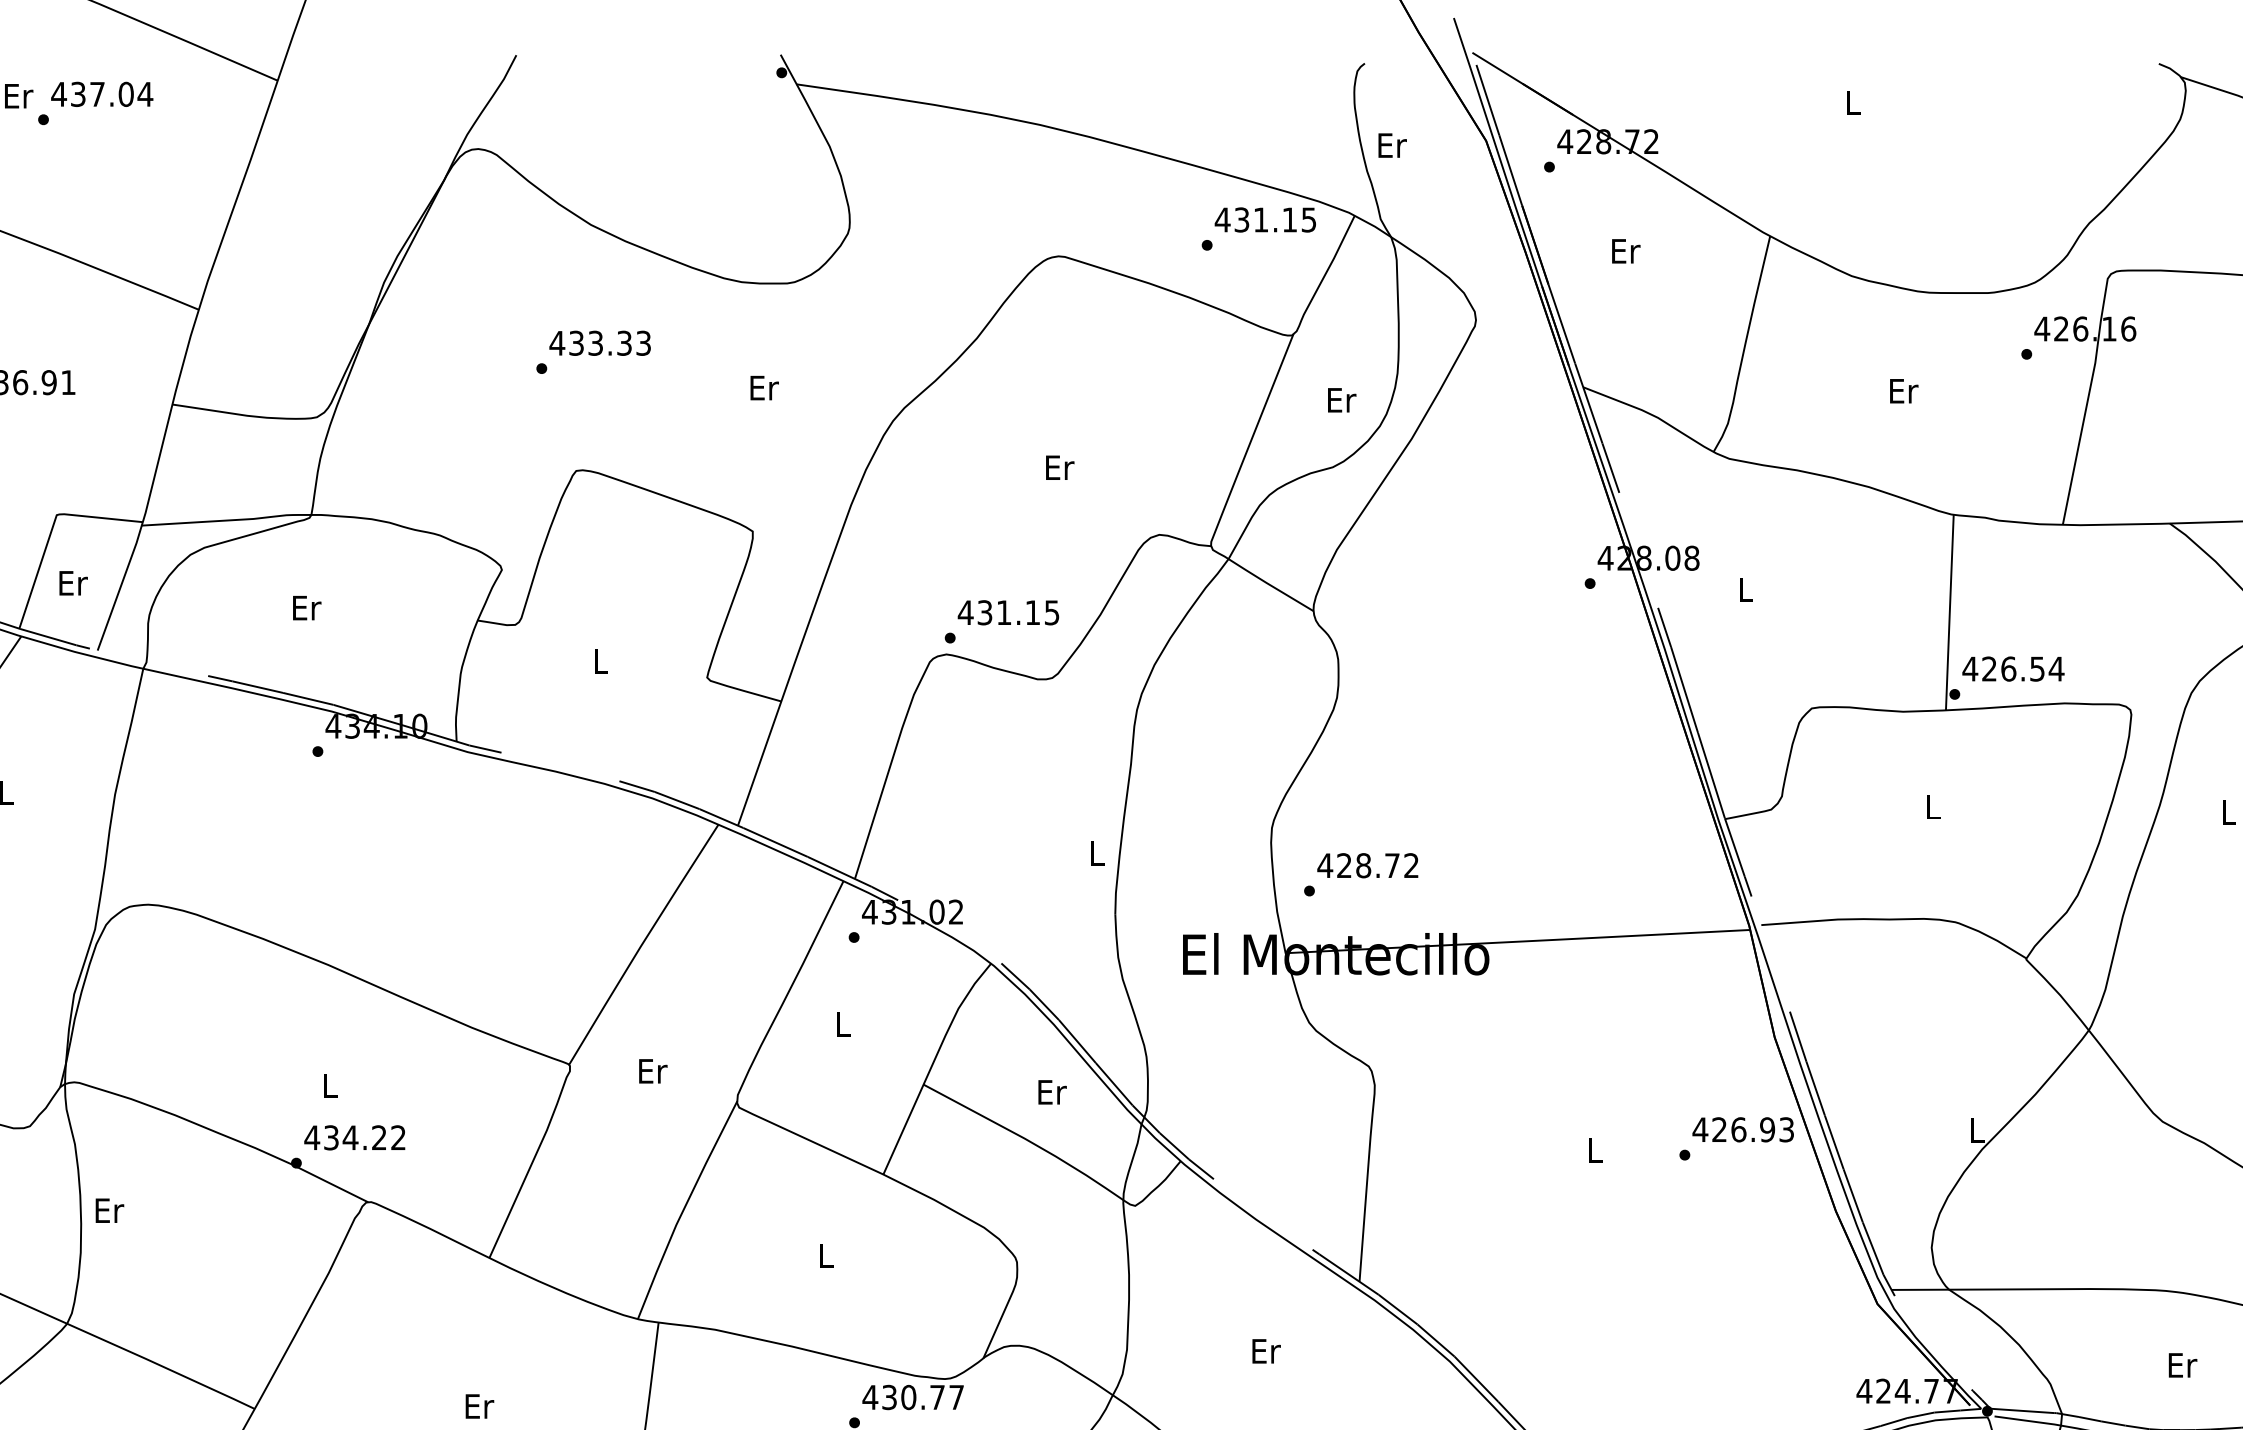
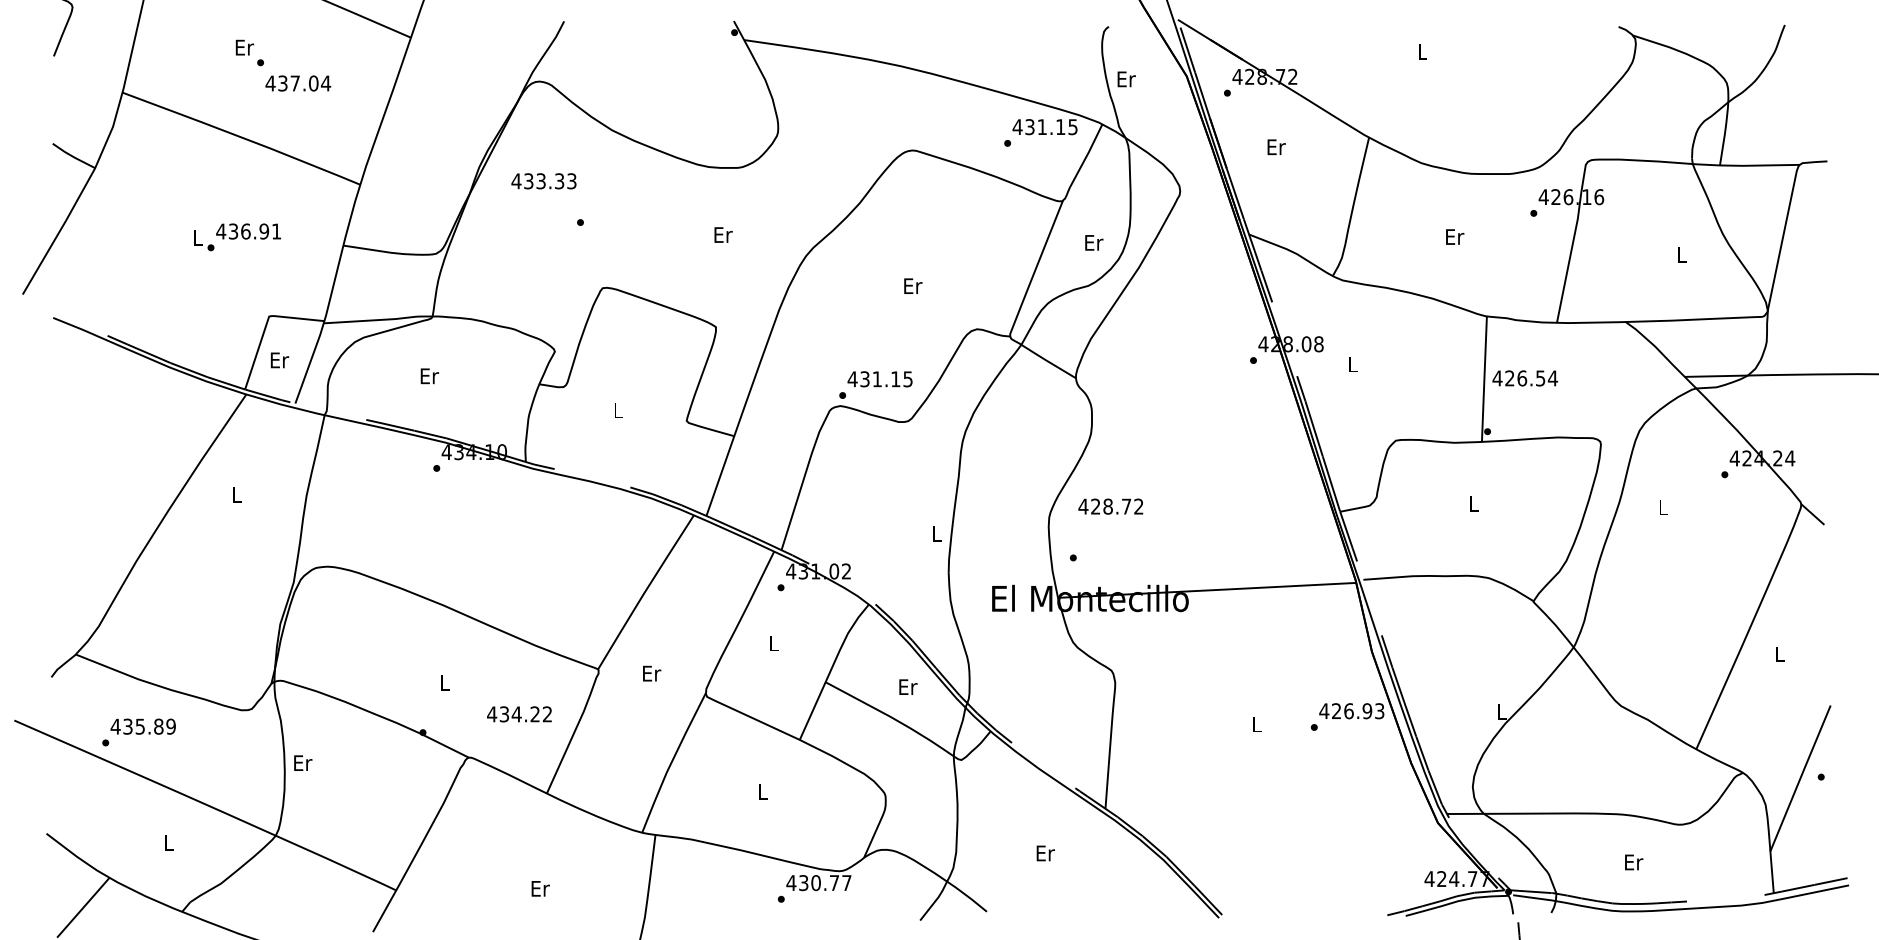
text: (102, 94) -> (298, 83), moved
text: (599, 343) -> (543, 181), moved
text: (2013, 669) -> (1525, 378), moved
text: (1367, 865) -> (1110, 506), moved
text: (354, 1138) -> (519, 714), moved

